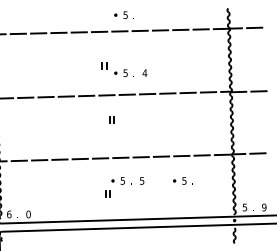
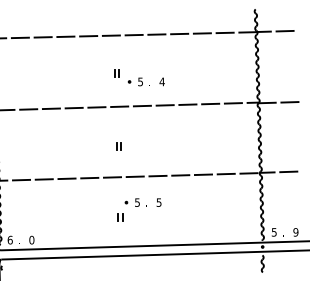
part: (123, 14) -> (138, 16), removed
part: (111, 120) -> (118, 146), moved
part: (182, 180) -> (204, 202), removed

